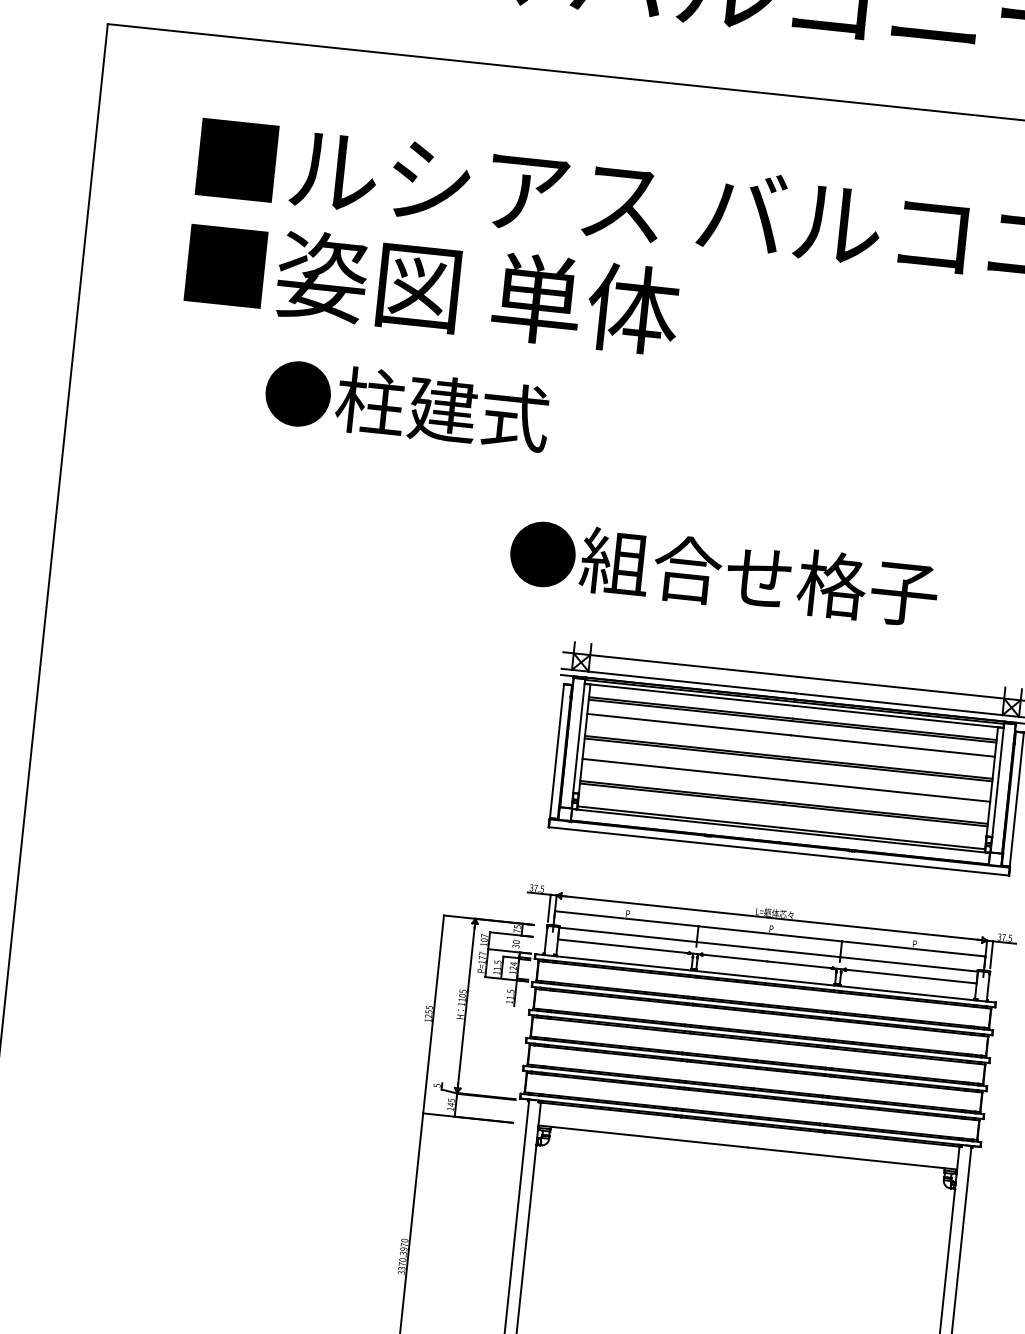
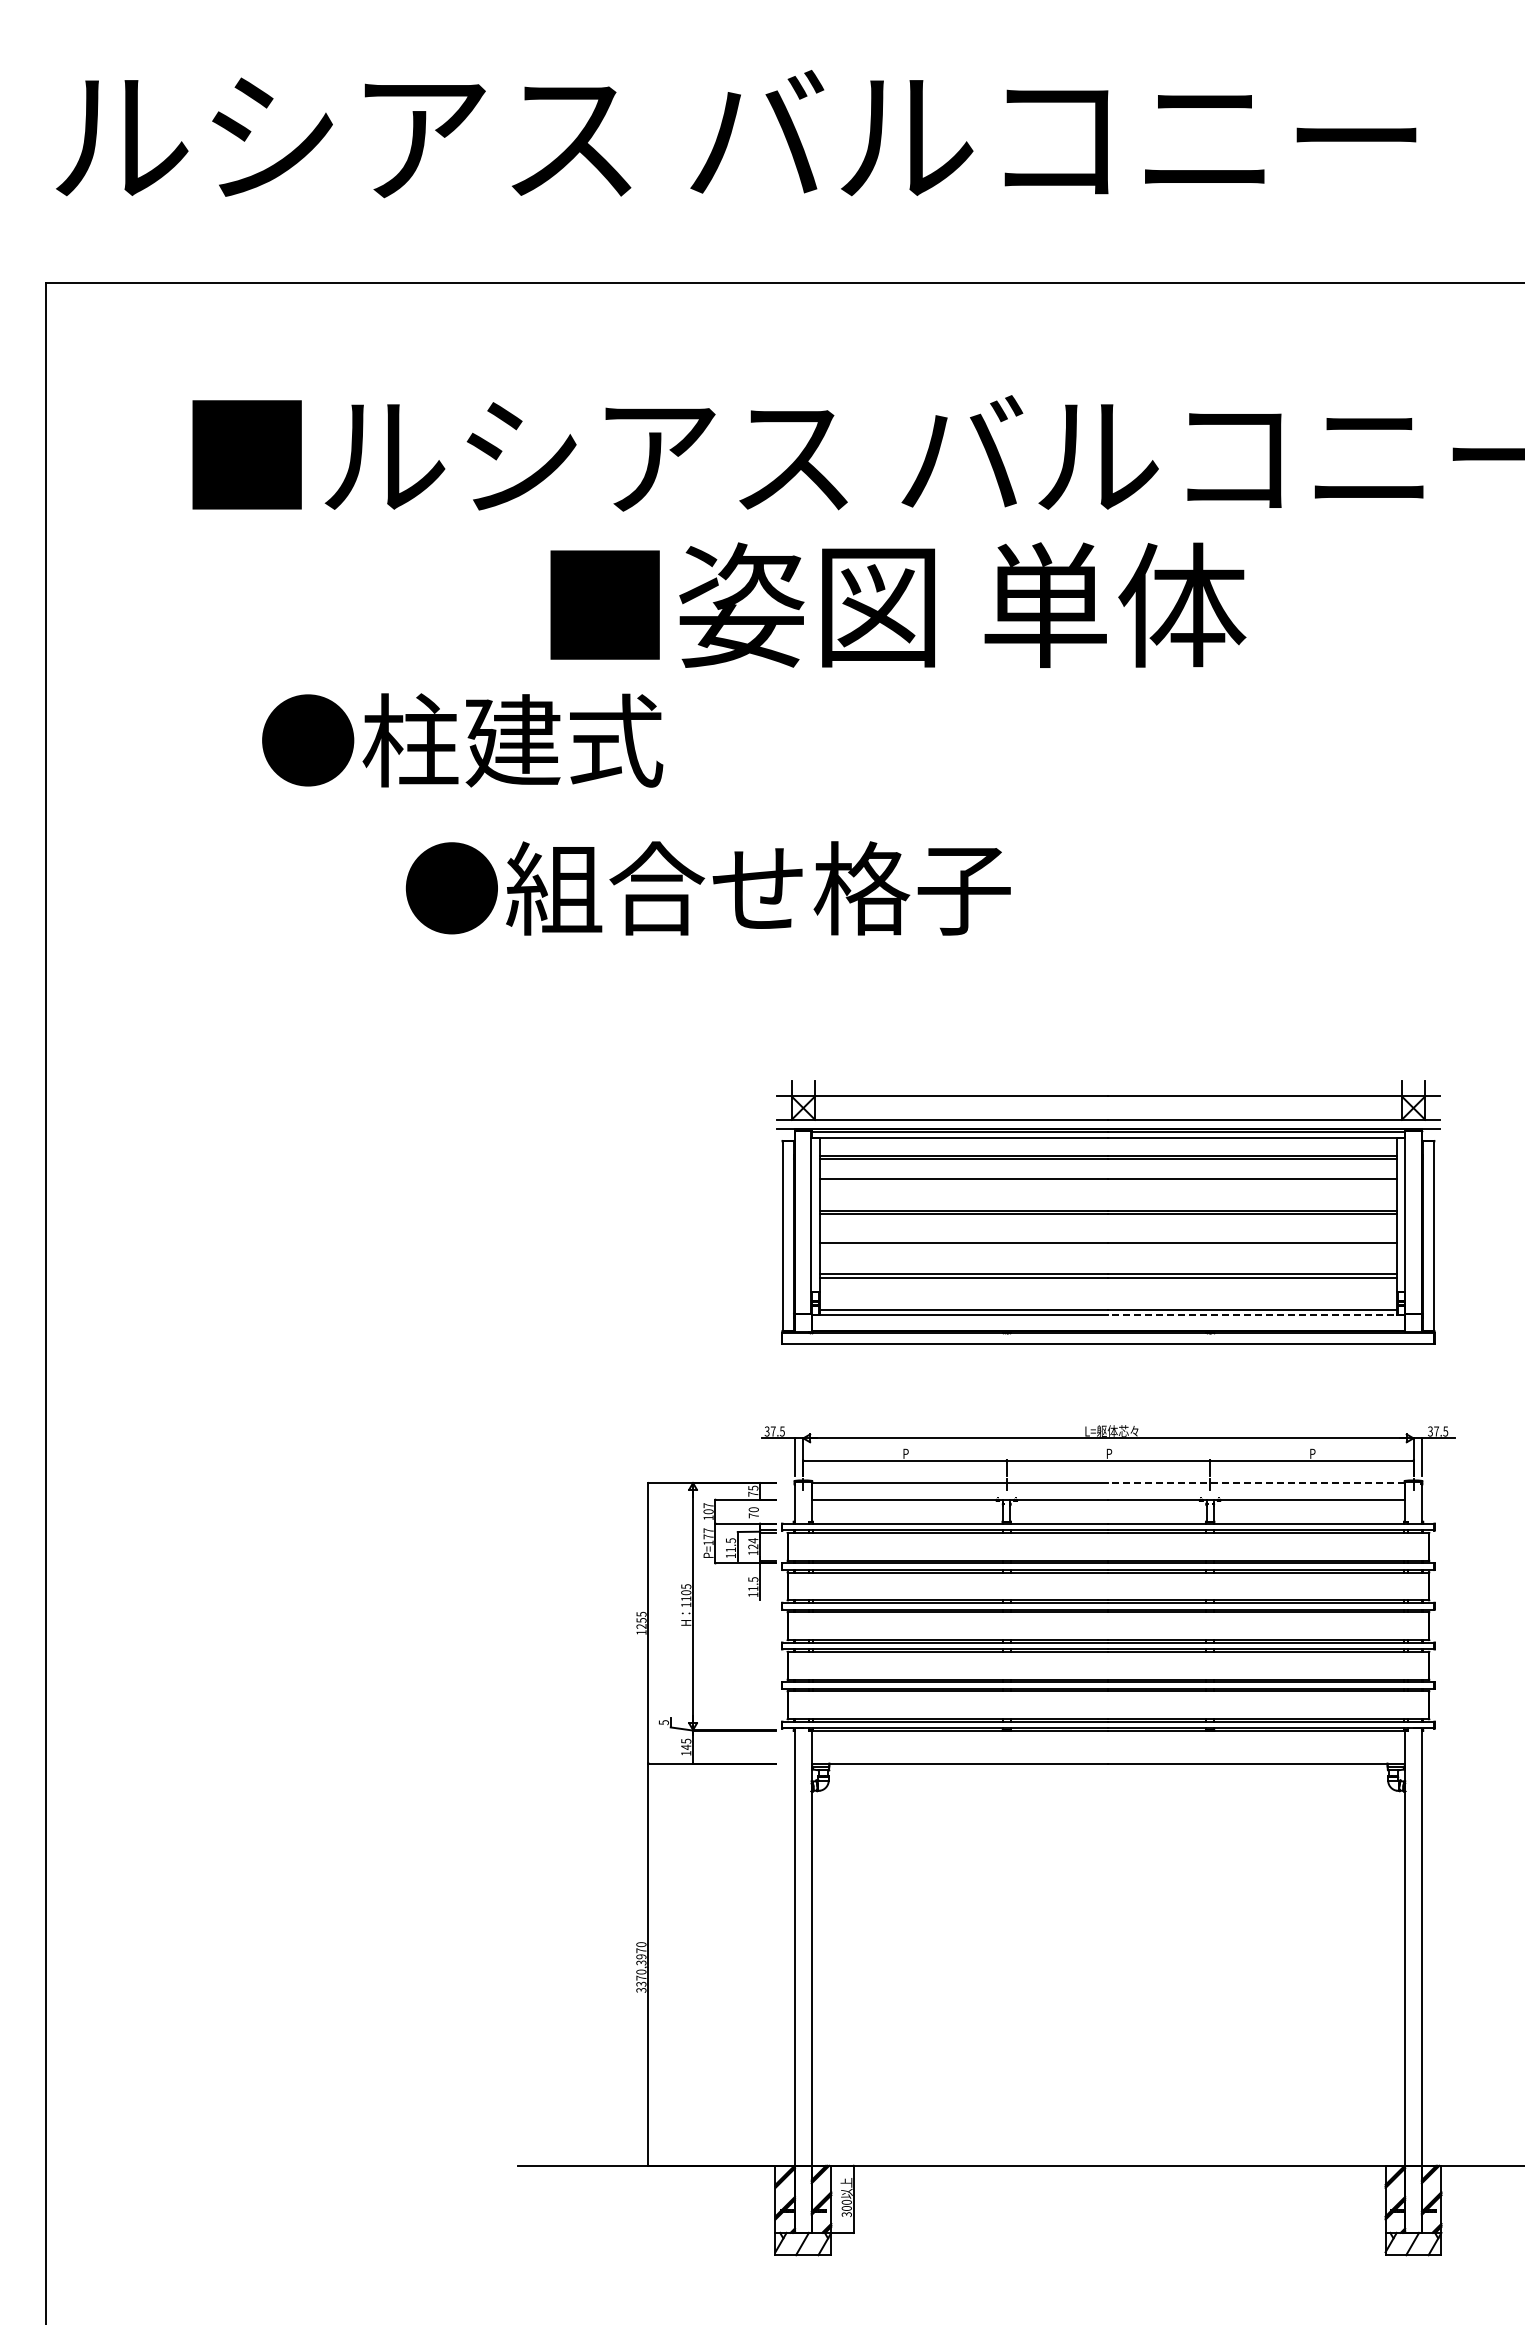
text: (433, 287) -> (898, 604), moved
text: (407, 405) -> (462, 740), moved
text: (723, 573) -> (707, 888), moved
line: (885, 841) -> (1256, 1314), solid -> dashed
text: (515, 946) -> (753, 1515), 30 -> 70
line: (873, 960) -> (1256, 1483), solid -> dashed

